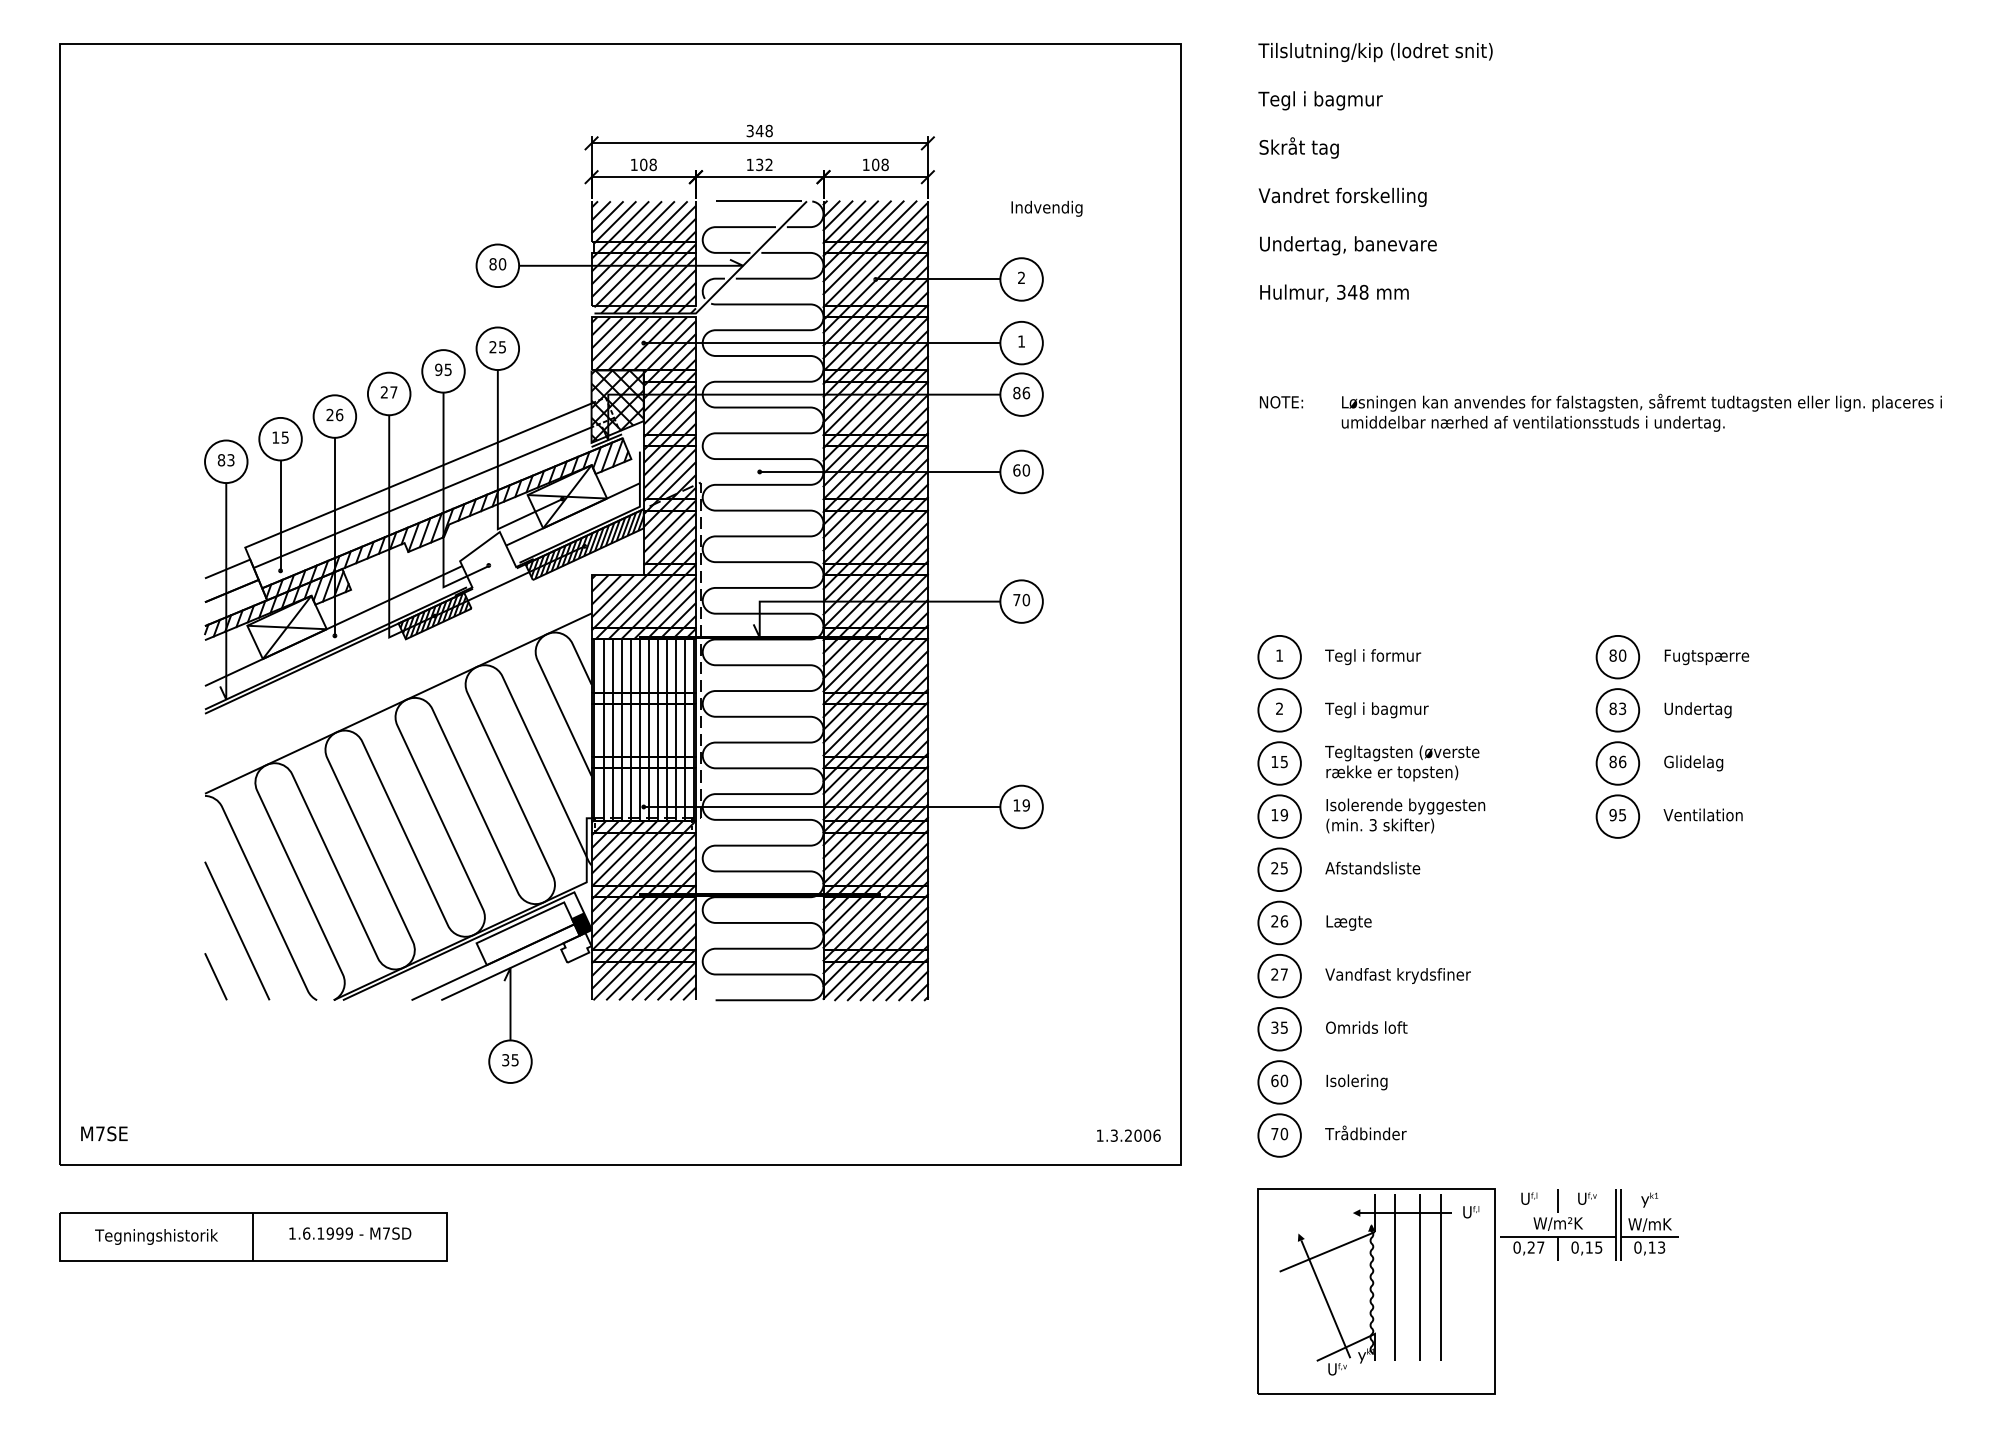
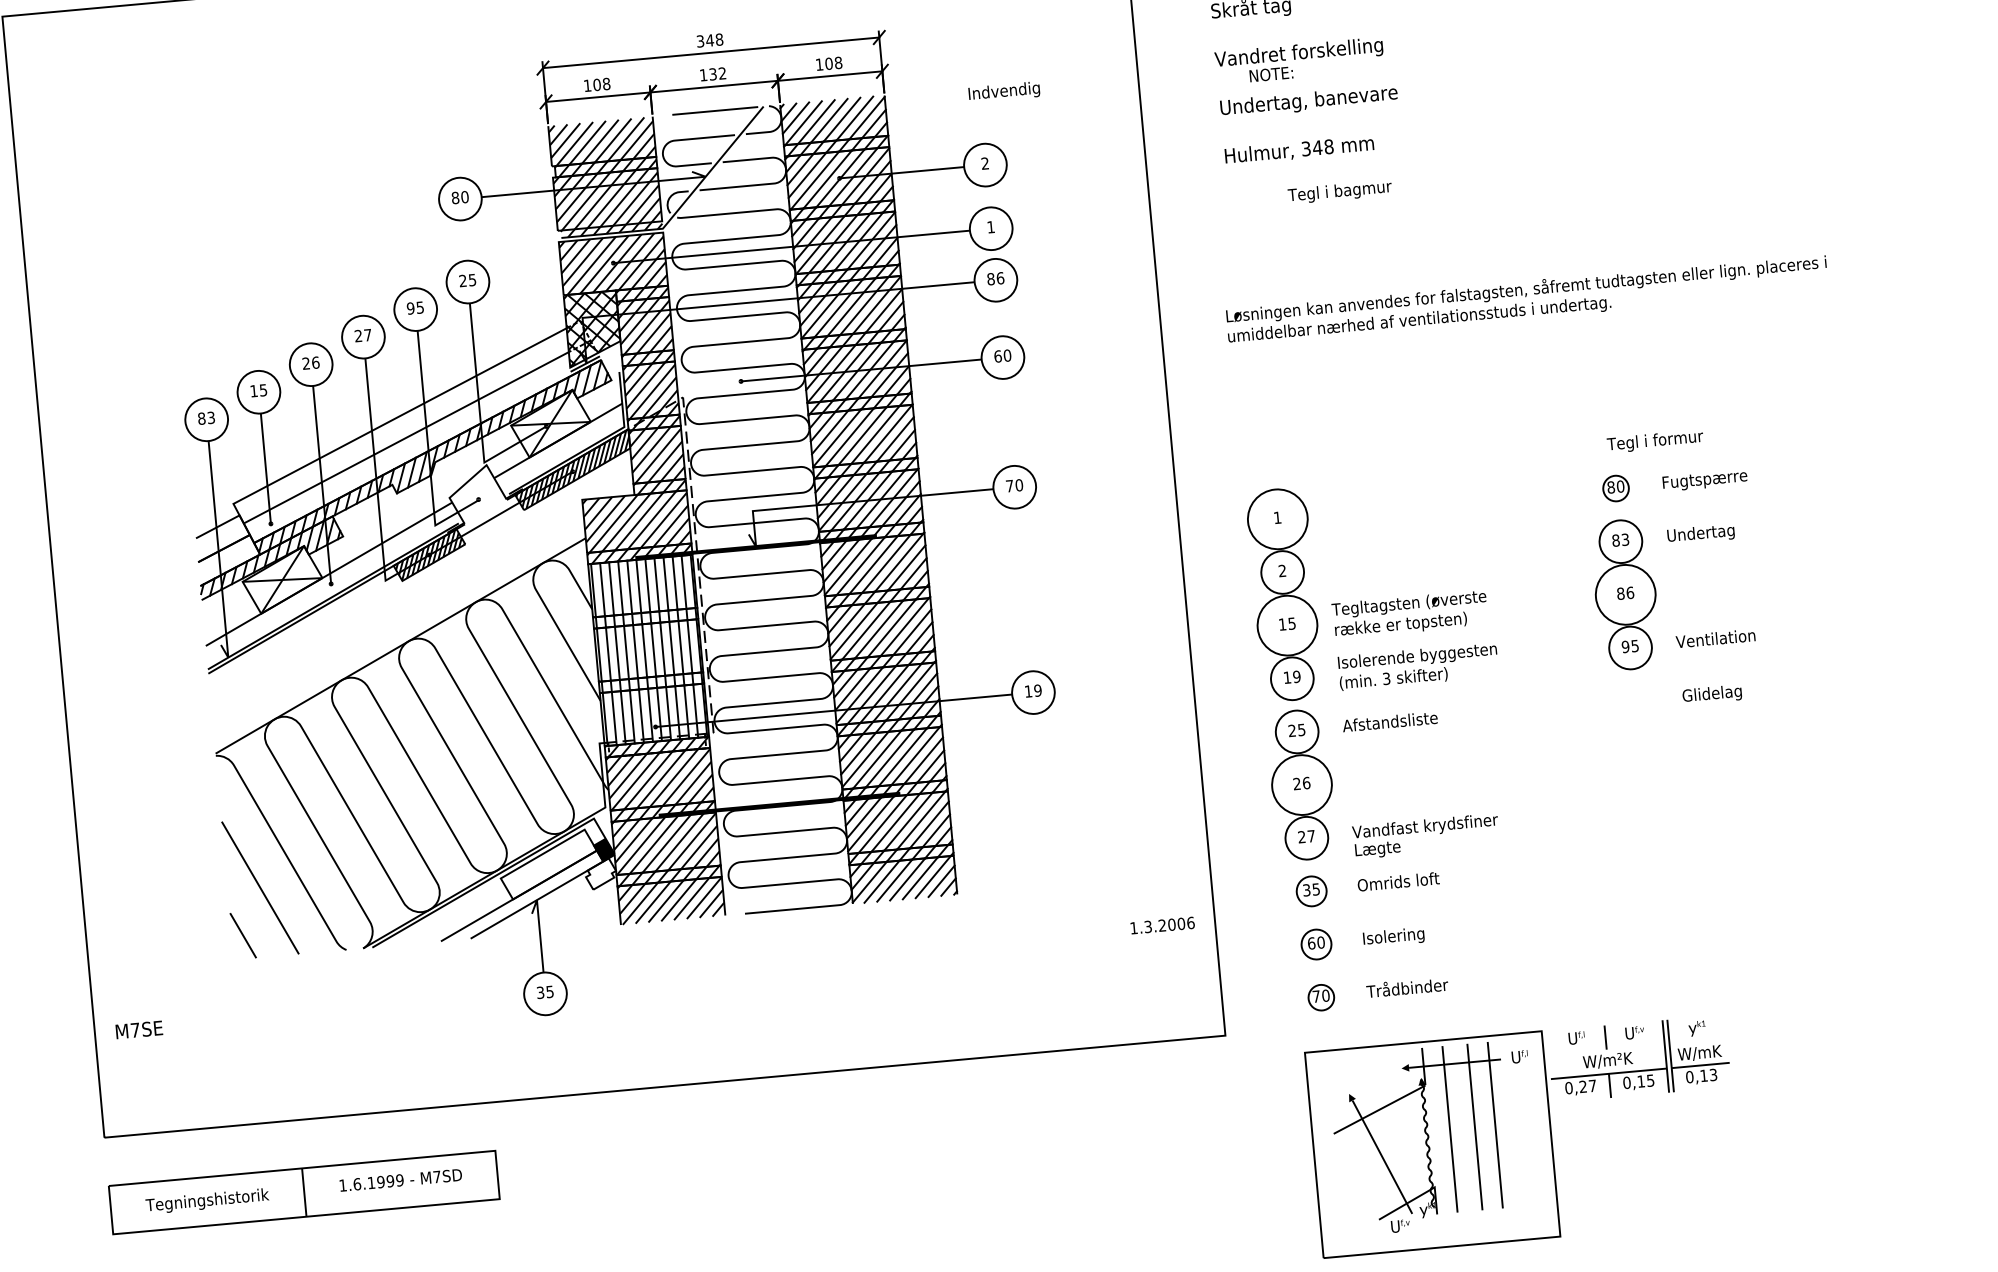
text: (1281, 402) -> (1271, 74), moved
text: (1641, 412) -> (1526, 299), moved
circle: (1279, 656) -> (1277, 518), size x1.4
circle: (1617, 656) -> (1615, 487), size x0.6
text: (1373, 657) -> (1655, 441), moved
text: (1376, 710) -> (1339, 192), moved
circle: (1279, 763) -> (1287, 625), size x1.4
circle: (1617, 763) -> (1625, 594), size x1.4
text: (1693, 763) -> (1712, 694), moved
circle: (1279, 922) -> (1301, 784), size x1.4
text: (1348, 922) -> (1377, 849), moved
circle: (1279, 1029) -> (1311, 891), size x0.7
circle: (1279, 1082) -> (1316, 944), size x0.7
text: (104, 1133) -> (139, 1029), moved
text: (1128, 1135) -> (1162, 925), moved
circle: (1279, 1135) -> (1321, 997), size x0.6

